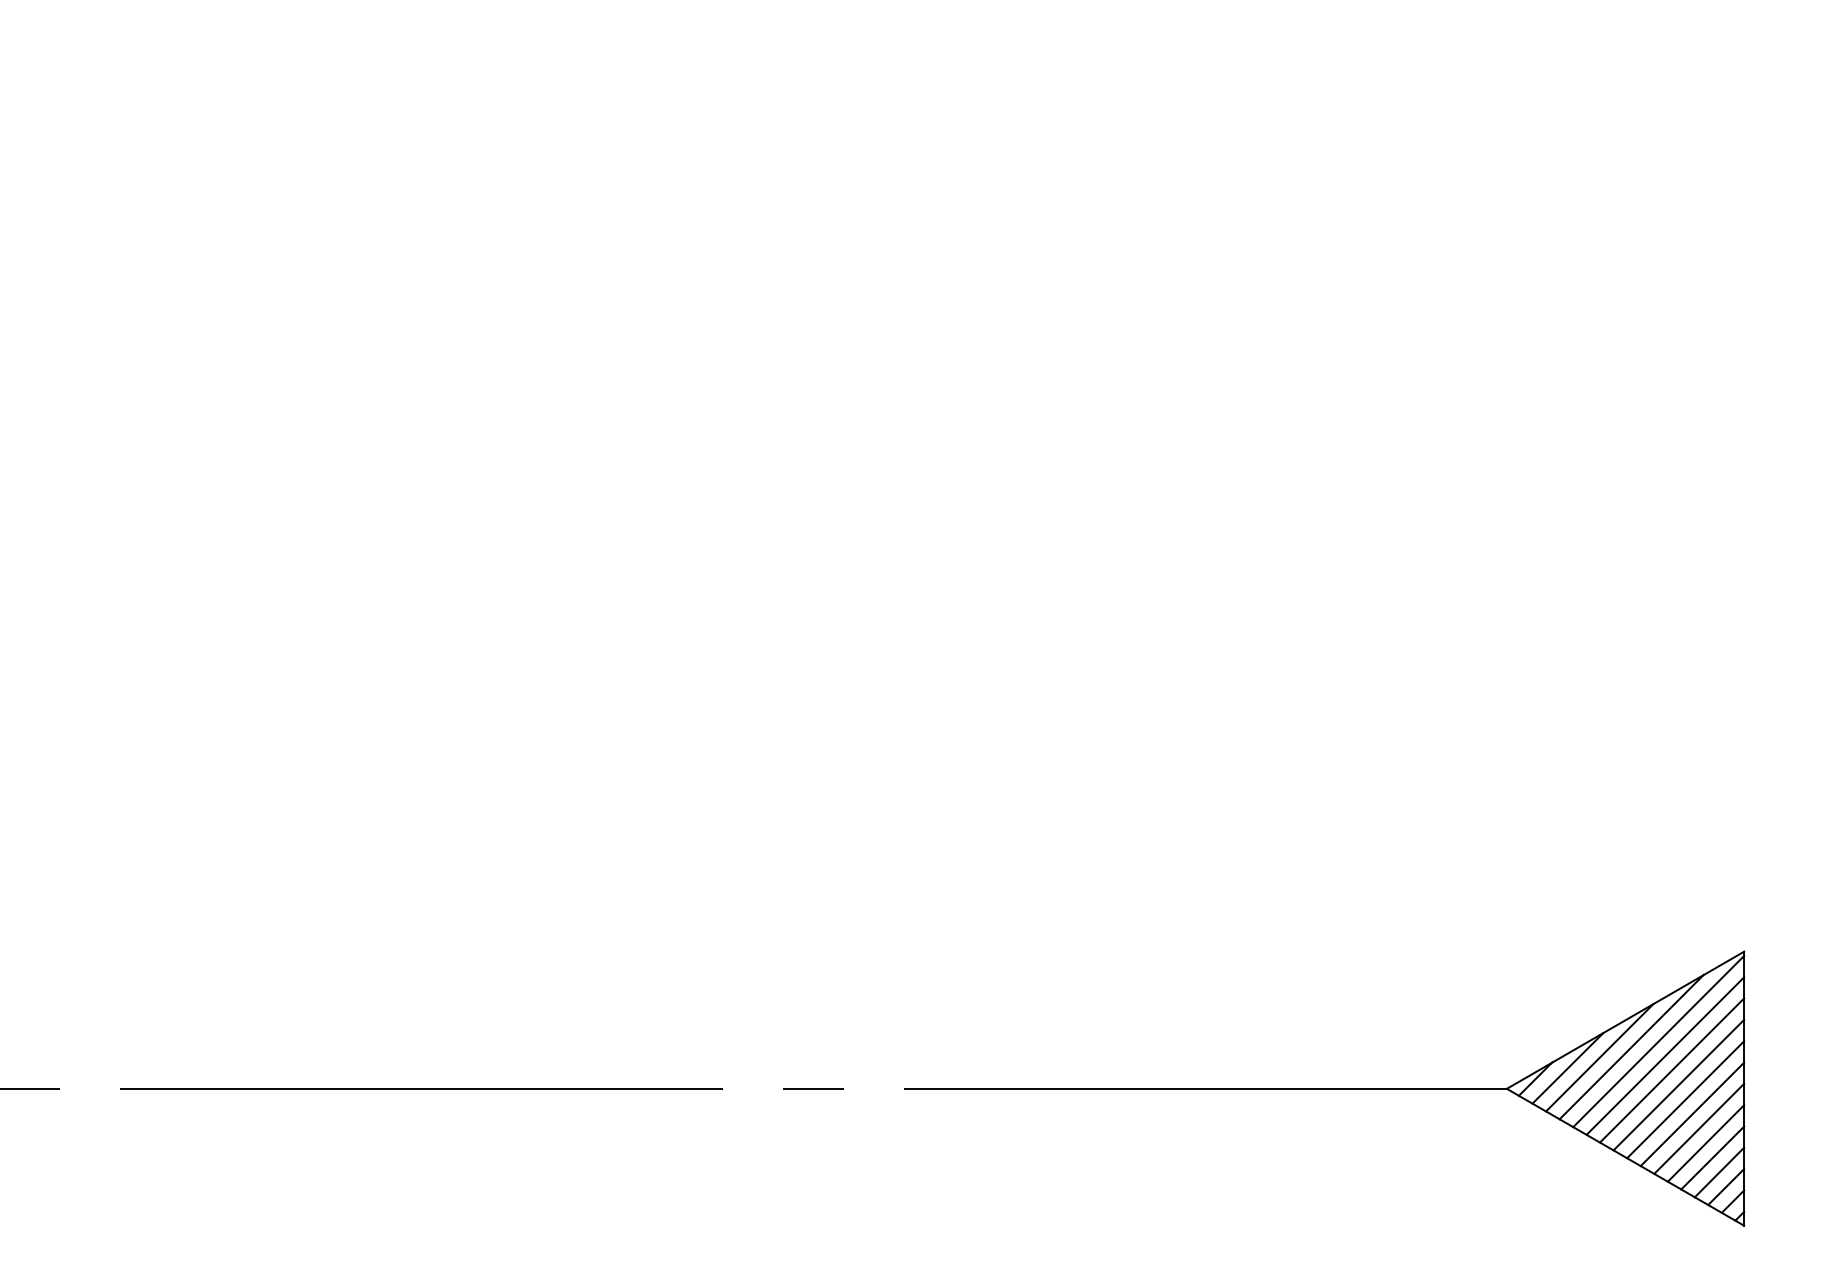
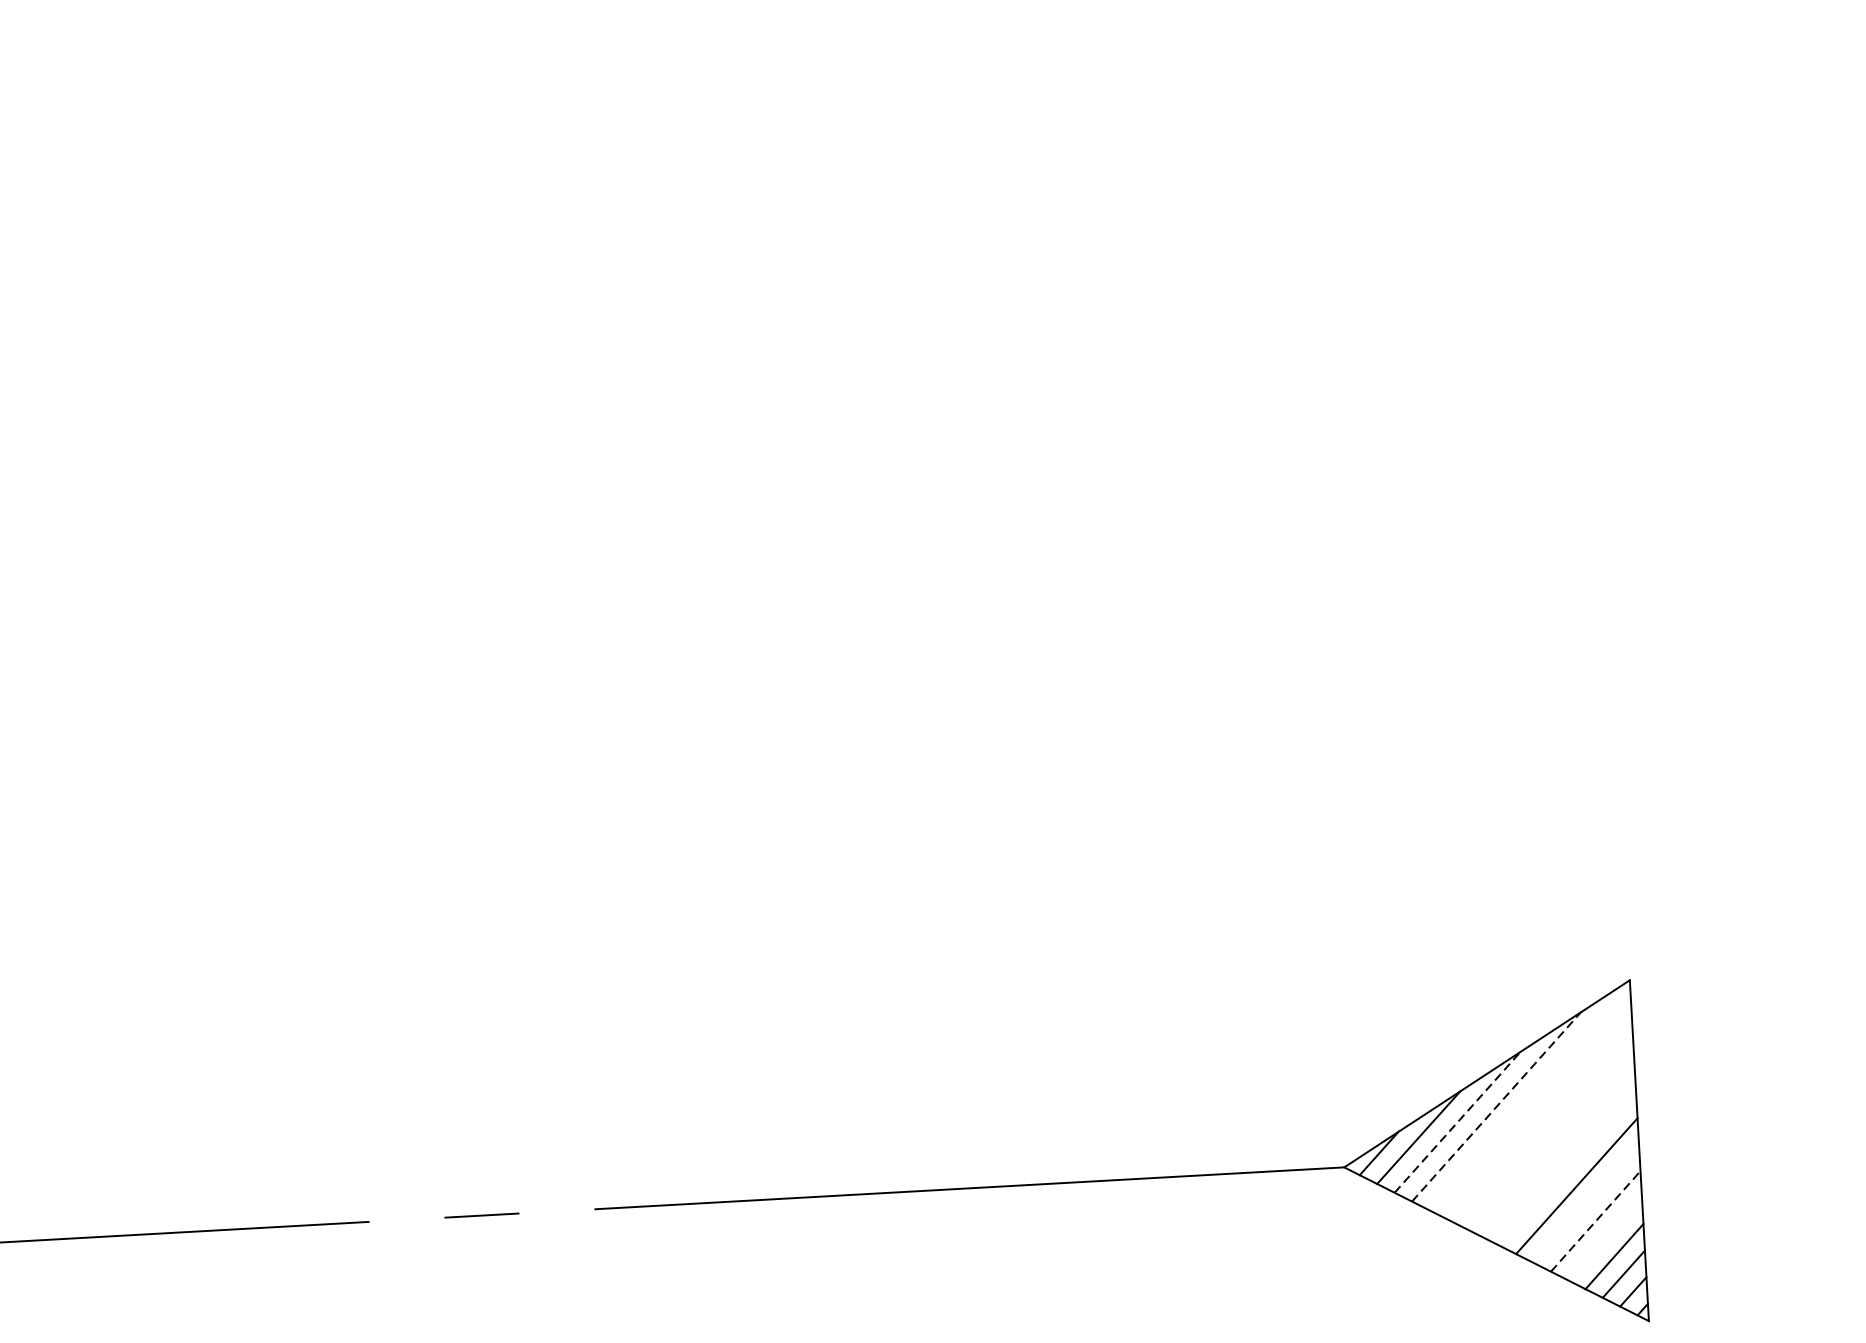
line: (1658, 1041) -> (1529, 1097), removed
line: (1632, 1046) -> (1497, 1105), solid -> dashed
line: (1665, 1055) -> (1539, 1114), removed
line: (1599, 1057) -> (1457, 1121), solid -> dashed
line: (1672, 1070) -> (1548, 1133), removed
line: (1678, 1084) -> (1557, 1150), removed
line: (1685, 1099) -> (1567, 1168), removed
line: (1699, 1128) -> (1586, 1203), removed
line: (1706, 1143) -> (1596, 1221), solid -> dashed
line: (1712, 1157) -> (1604, 1238), removed

